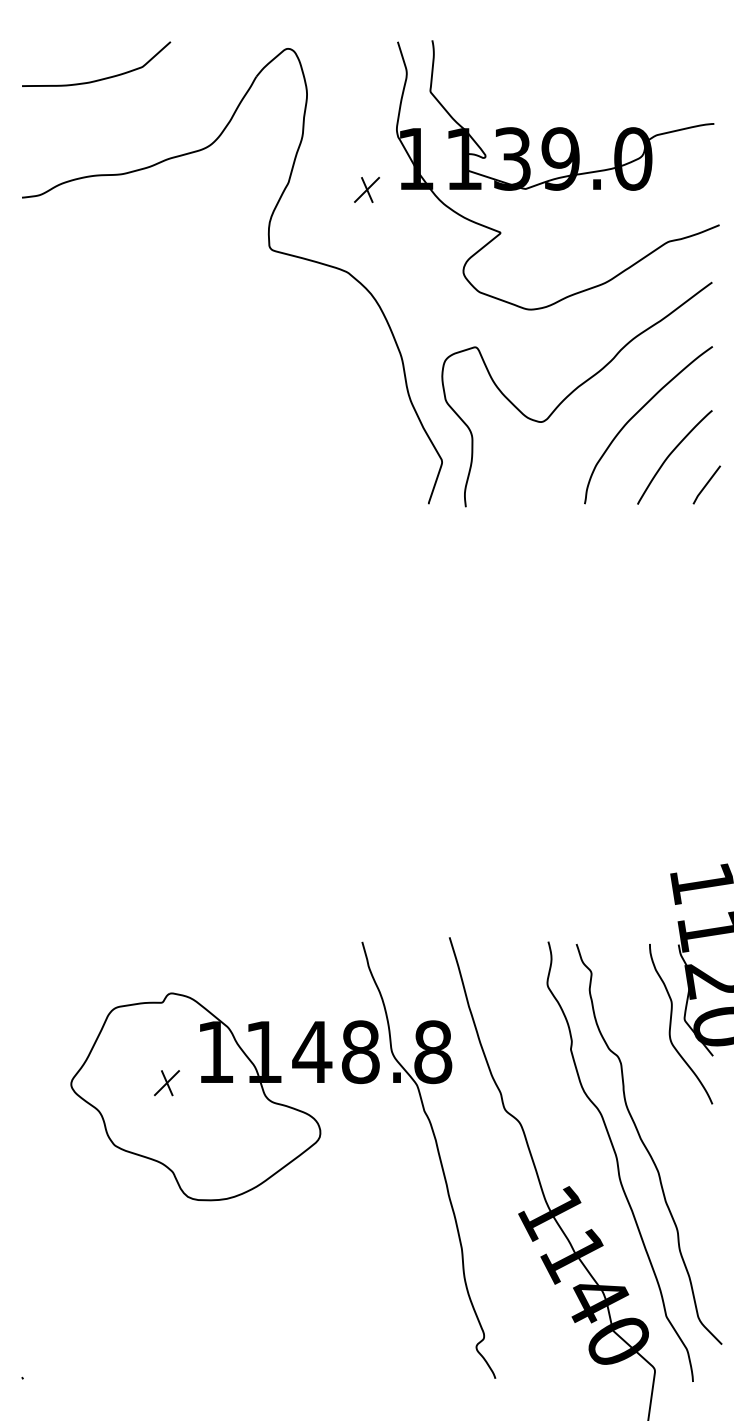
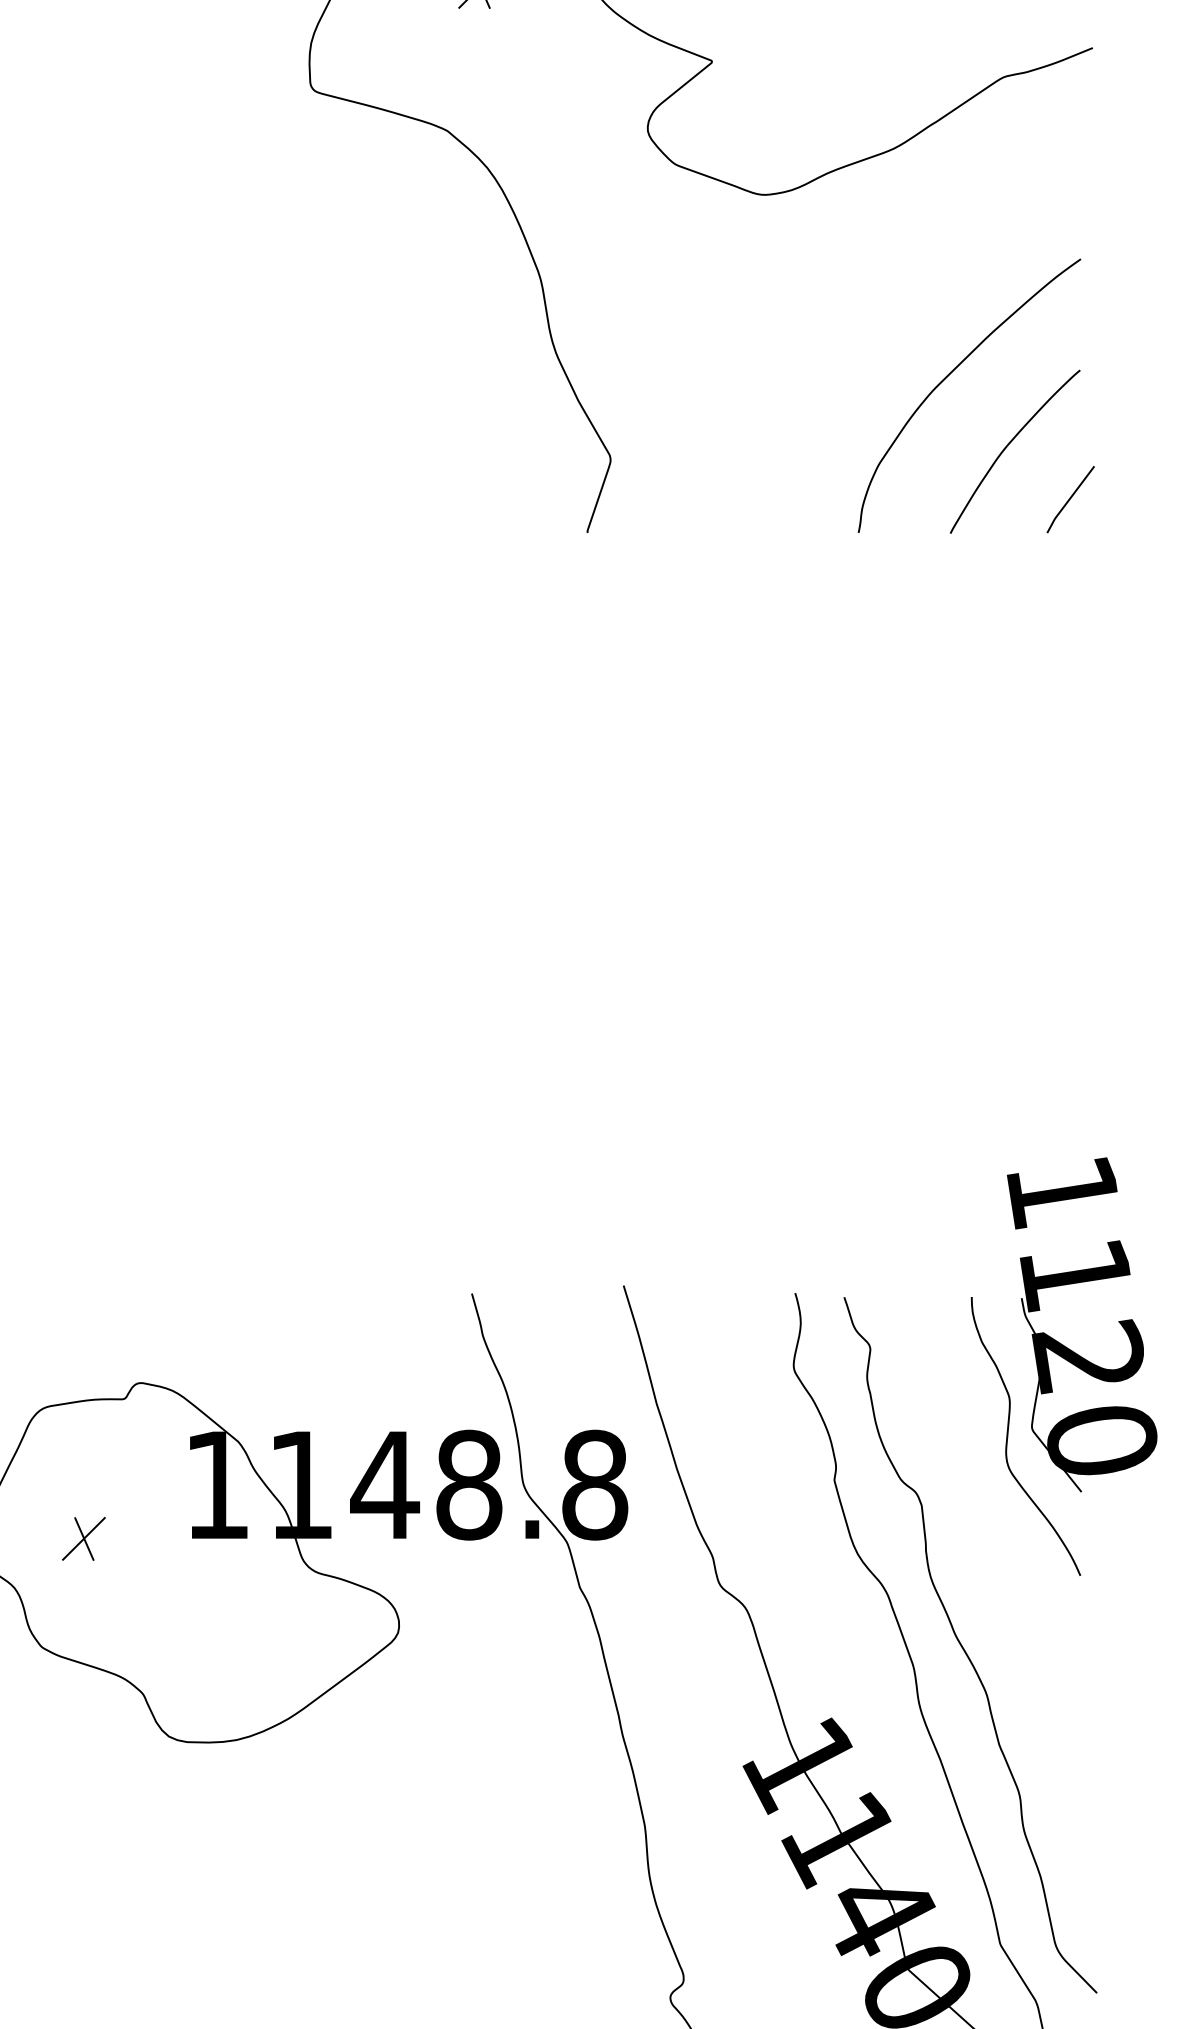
curve: (574, 391) -> (840, 337), removed
part: (166, 1083) -> (83, 1539), moved

